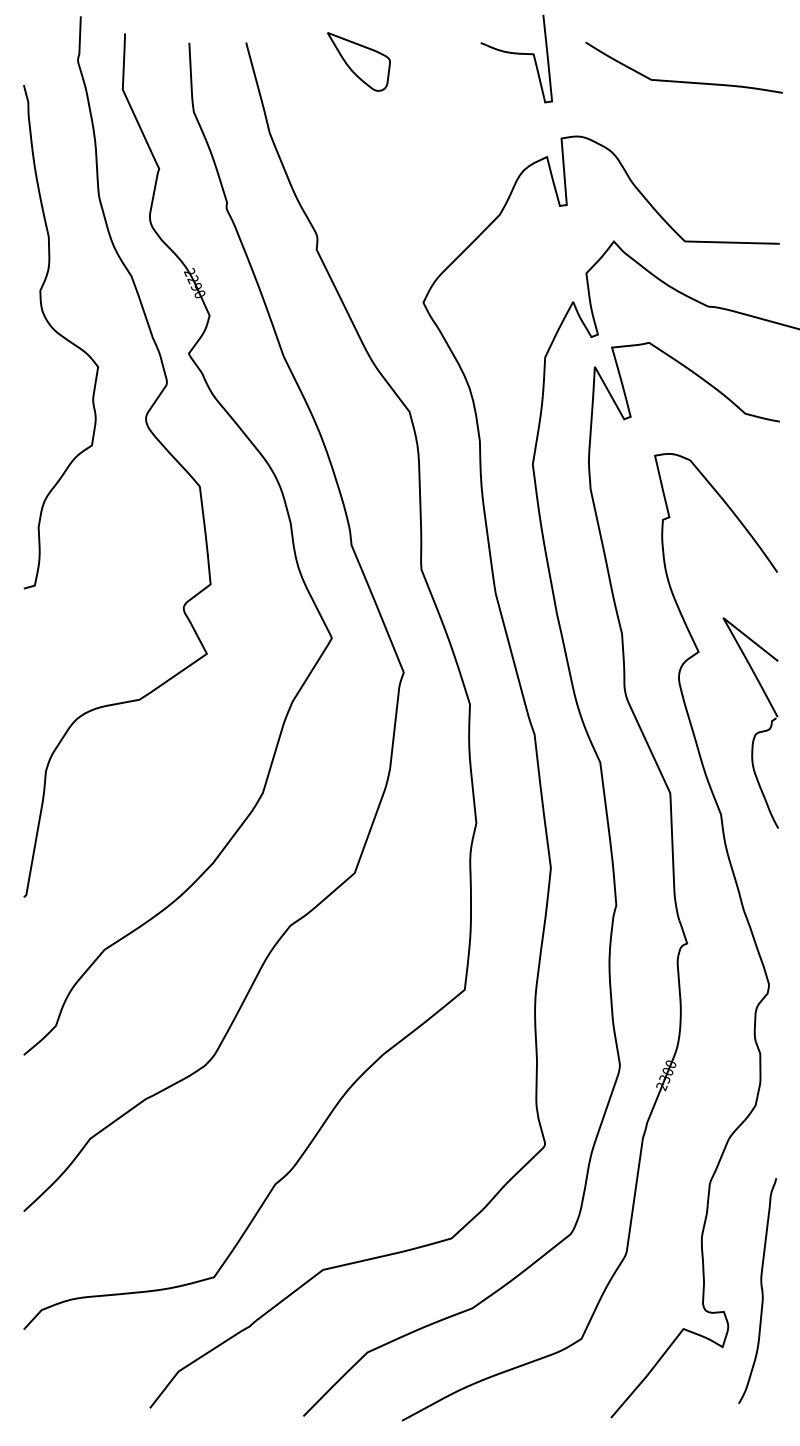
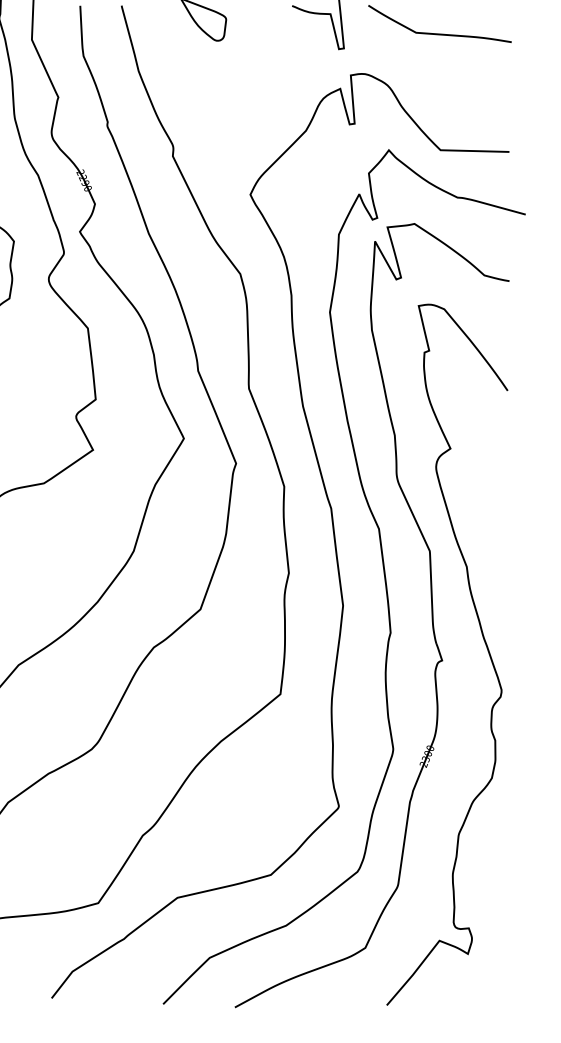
part: (756, 732) -> (492, 507), removed
curve: (761, 1290) -> (496, 912), removed

